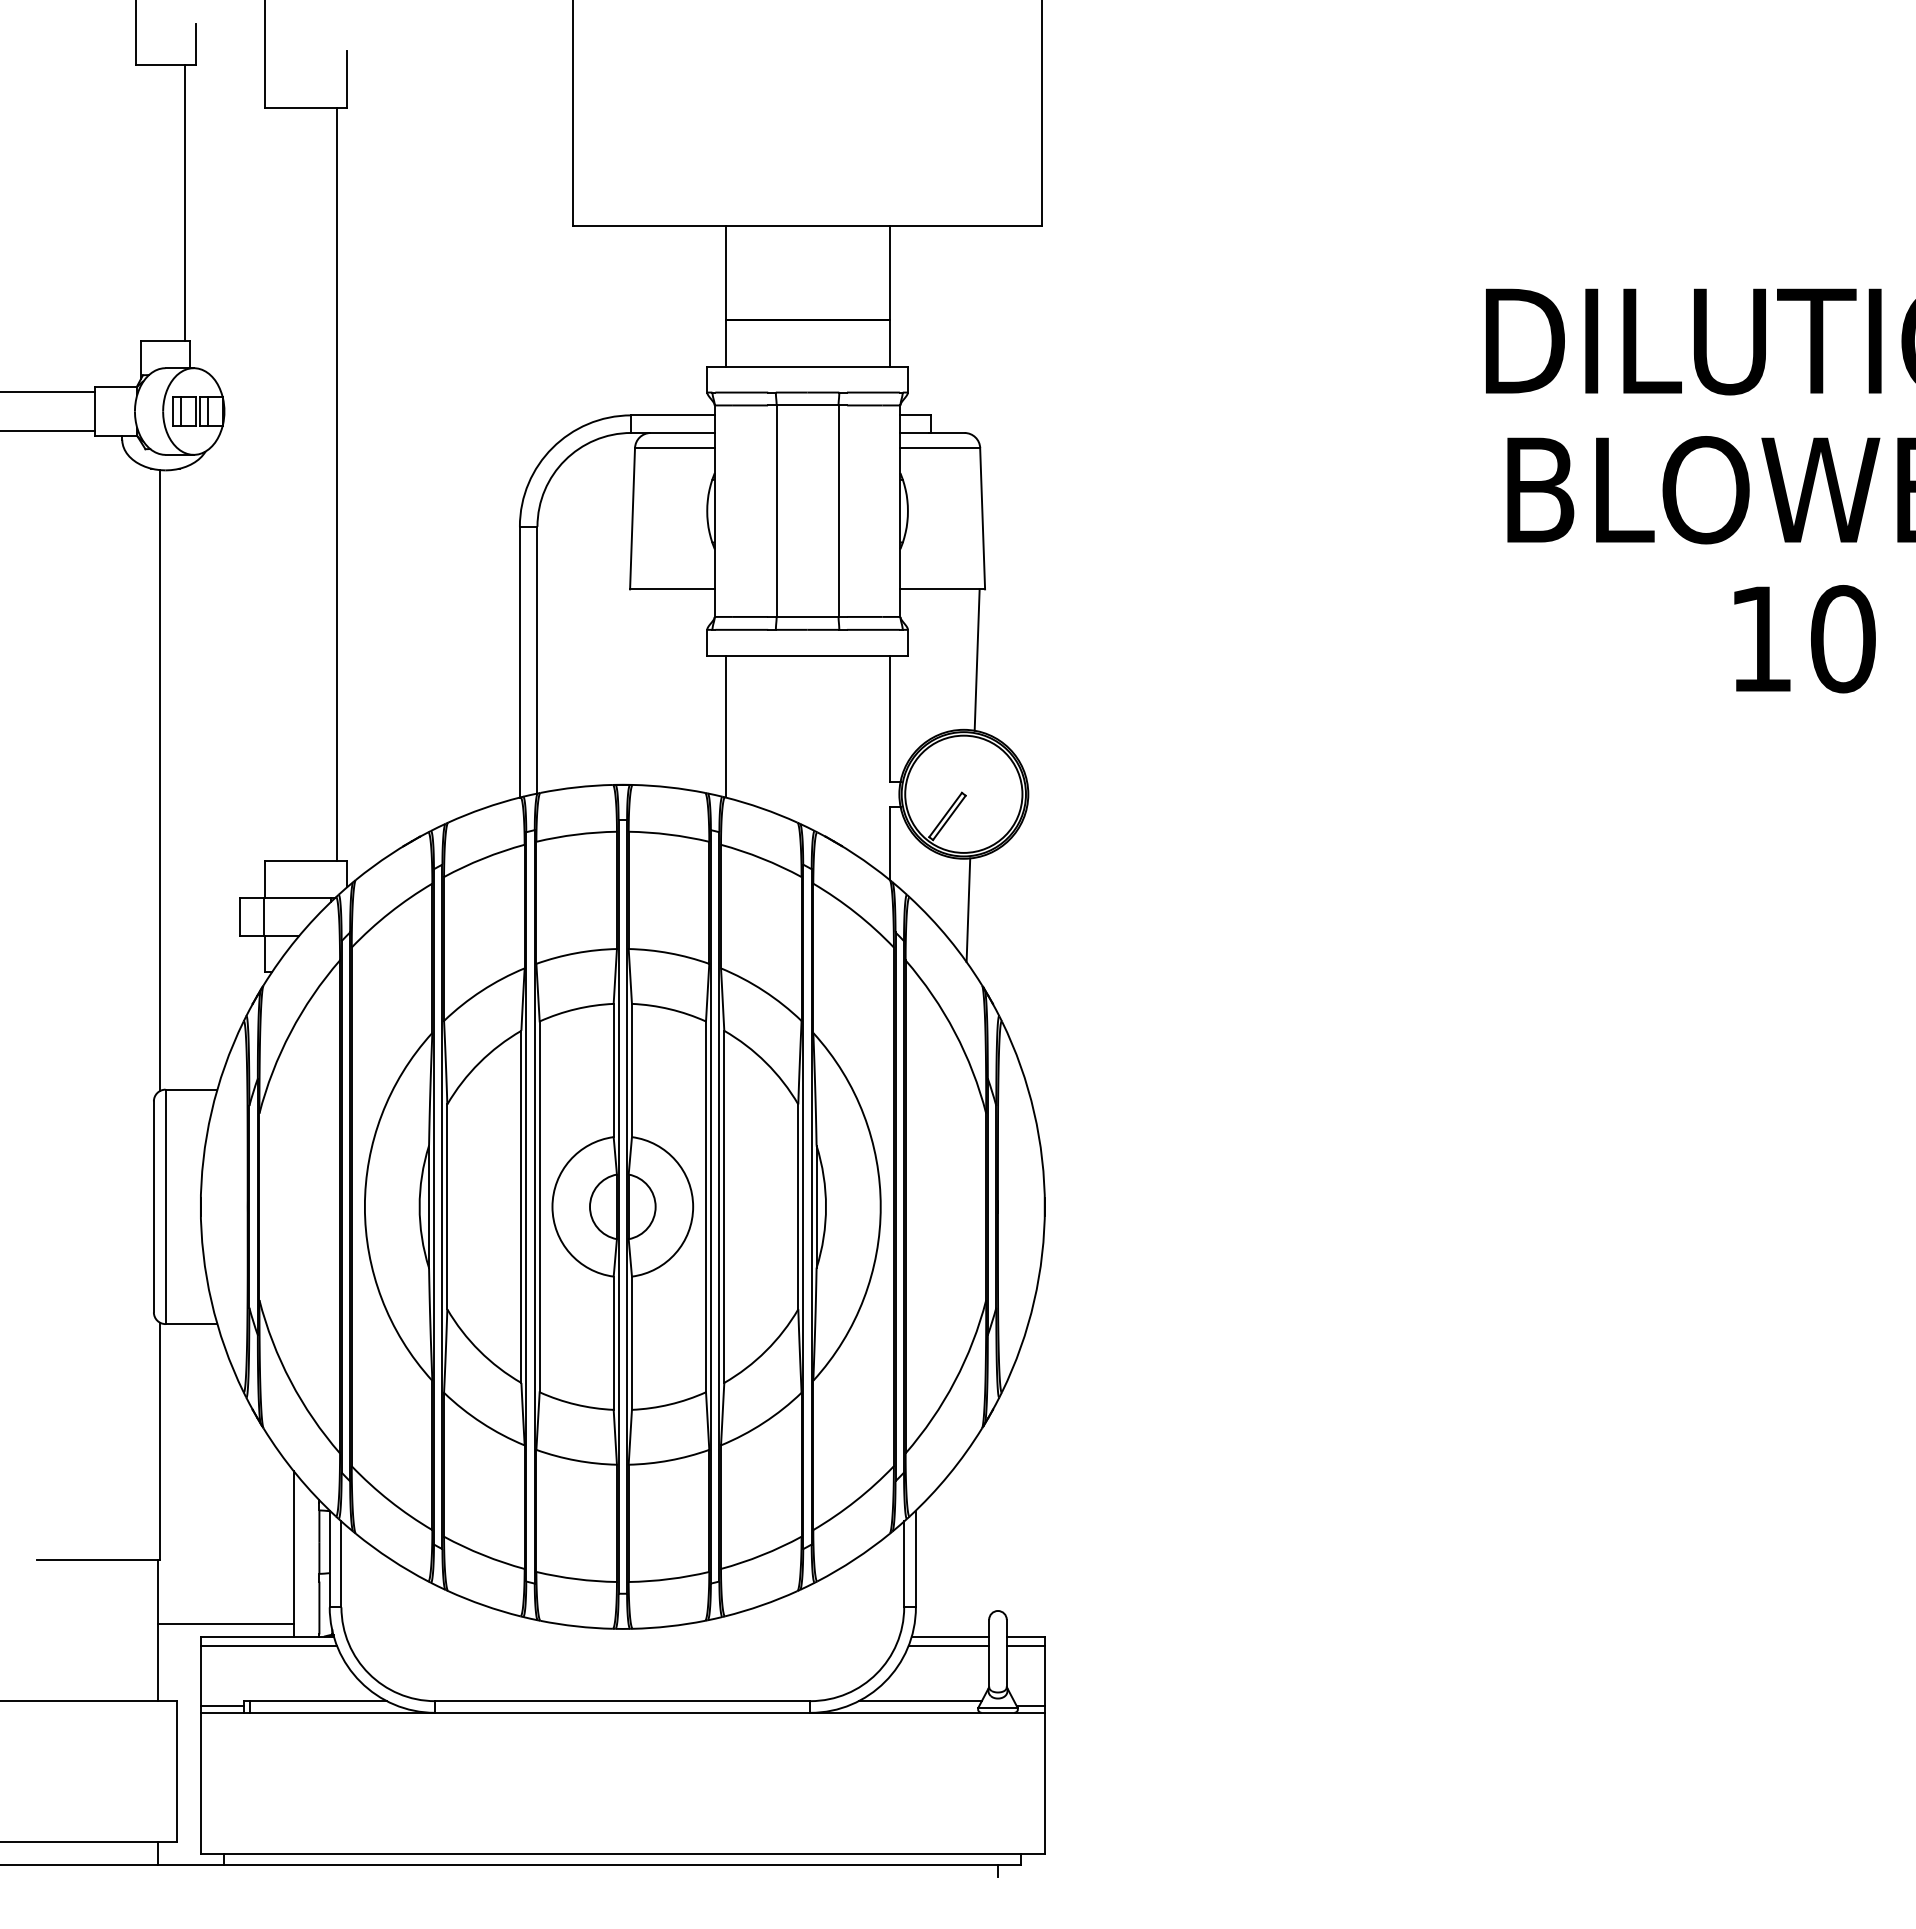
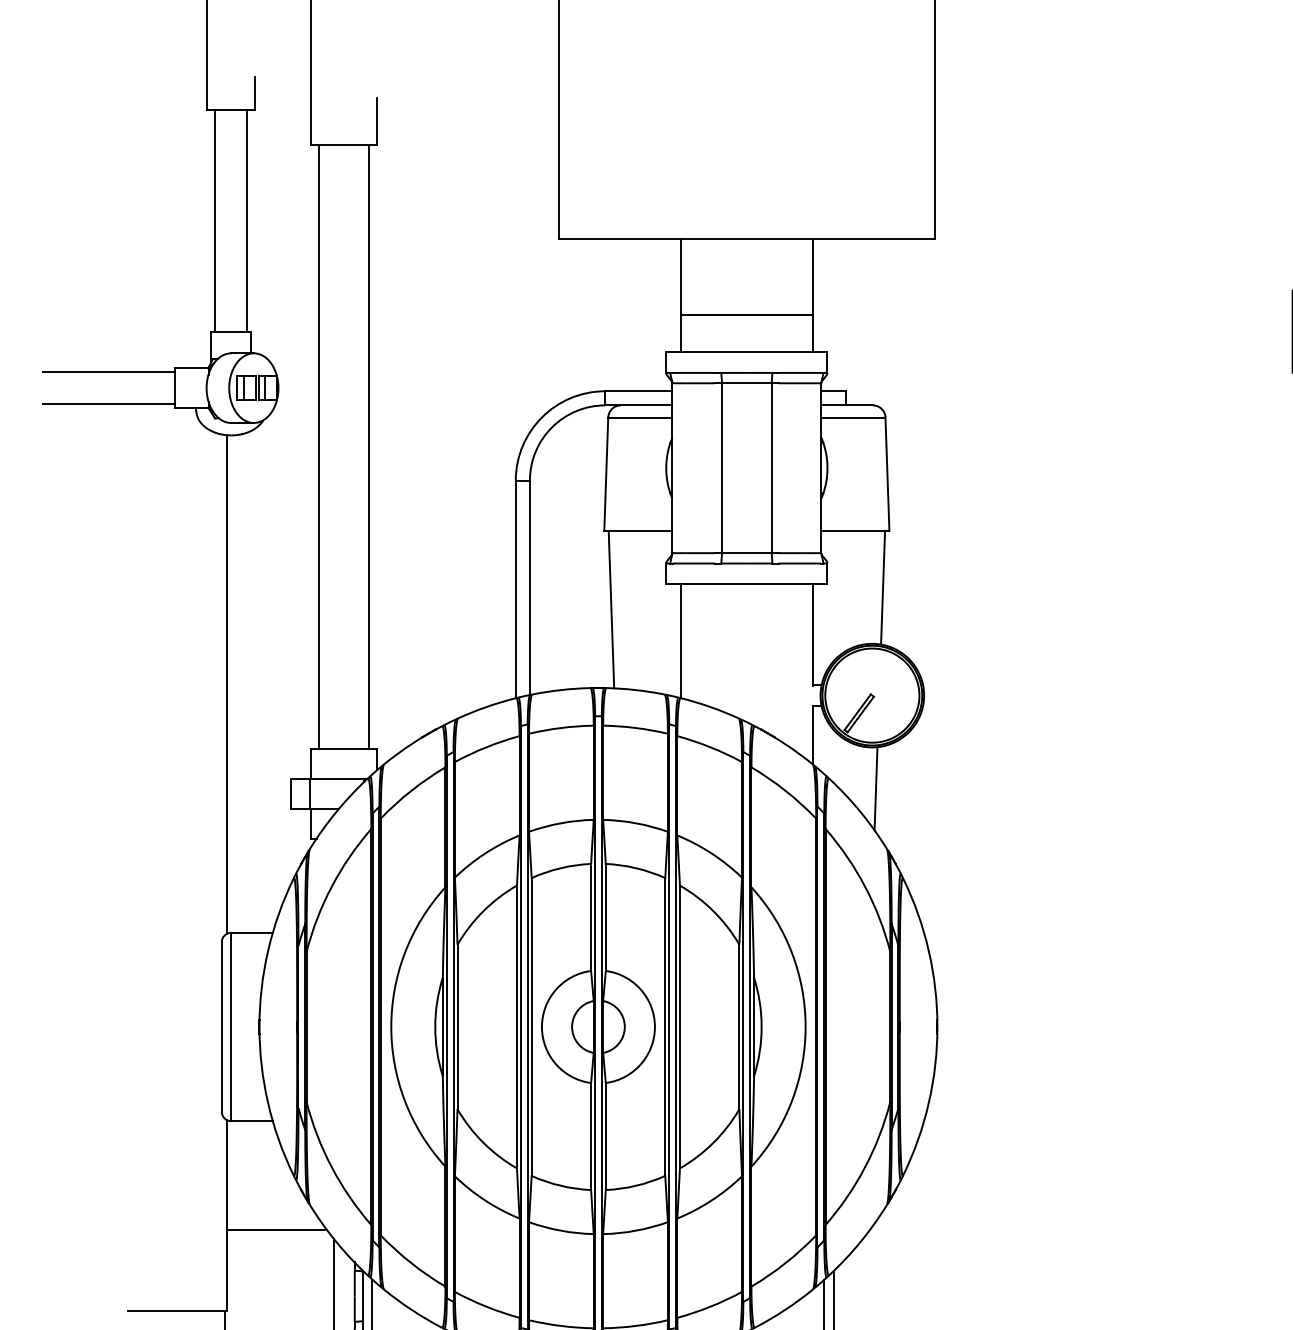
line: (145, 202) -> (215, 220), added
line: (275, 484) -> (319, 446), added
line: (638, 687) -> (611, 609), added
line: (222, 1460) -> (276, 1230), added

